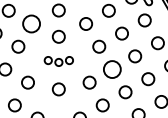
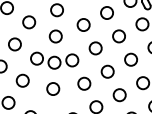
circle: (31, 23) -> (29, 21), size x0.71
part: (58, 61) -> (54, 61), size x1.67
circle: (112, 69) -> (107, 71), size x0.71

